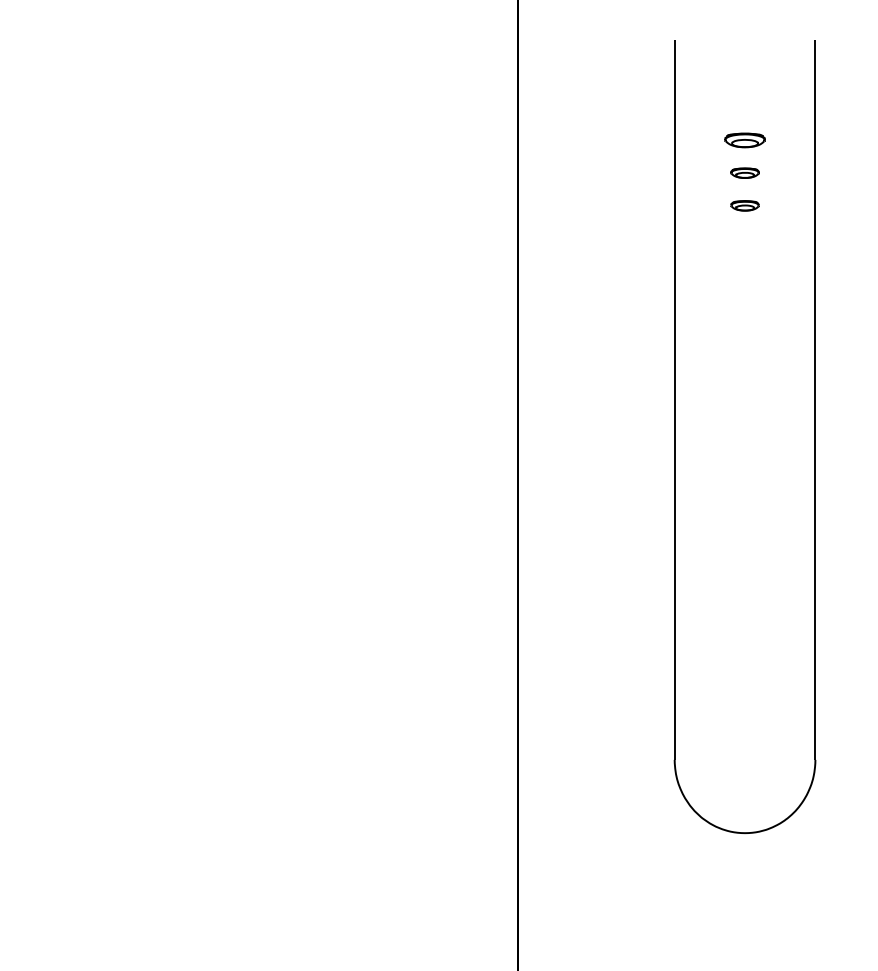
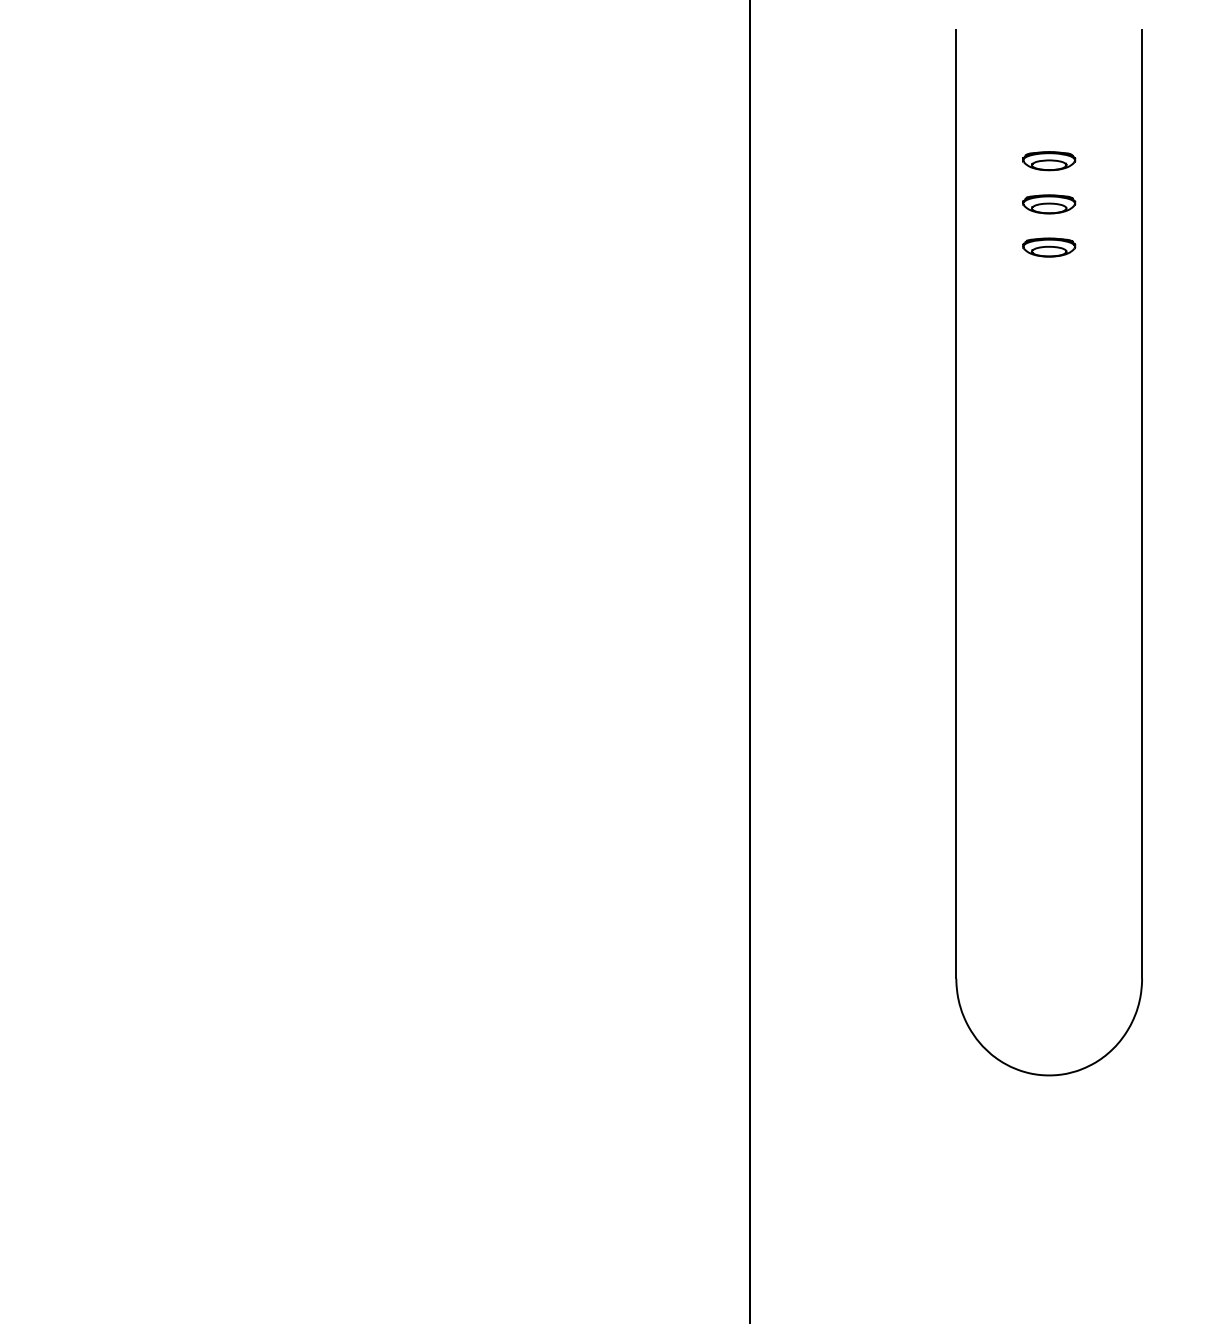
part: (745, 173) -> (1049, 204), size x1.43
part: (745, 205) -> (1049, 247), size x1.43

